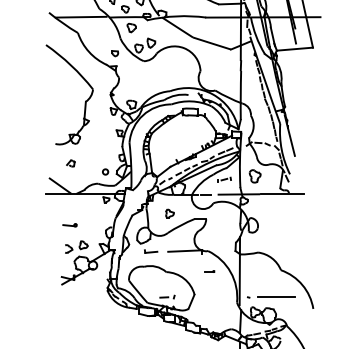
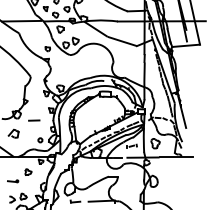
line: (97, 146) -> (34, 120), added
part: (70, 163) -> (13, 133), size x1.67
part: (169, 213) -> (28, 172), moved

